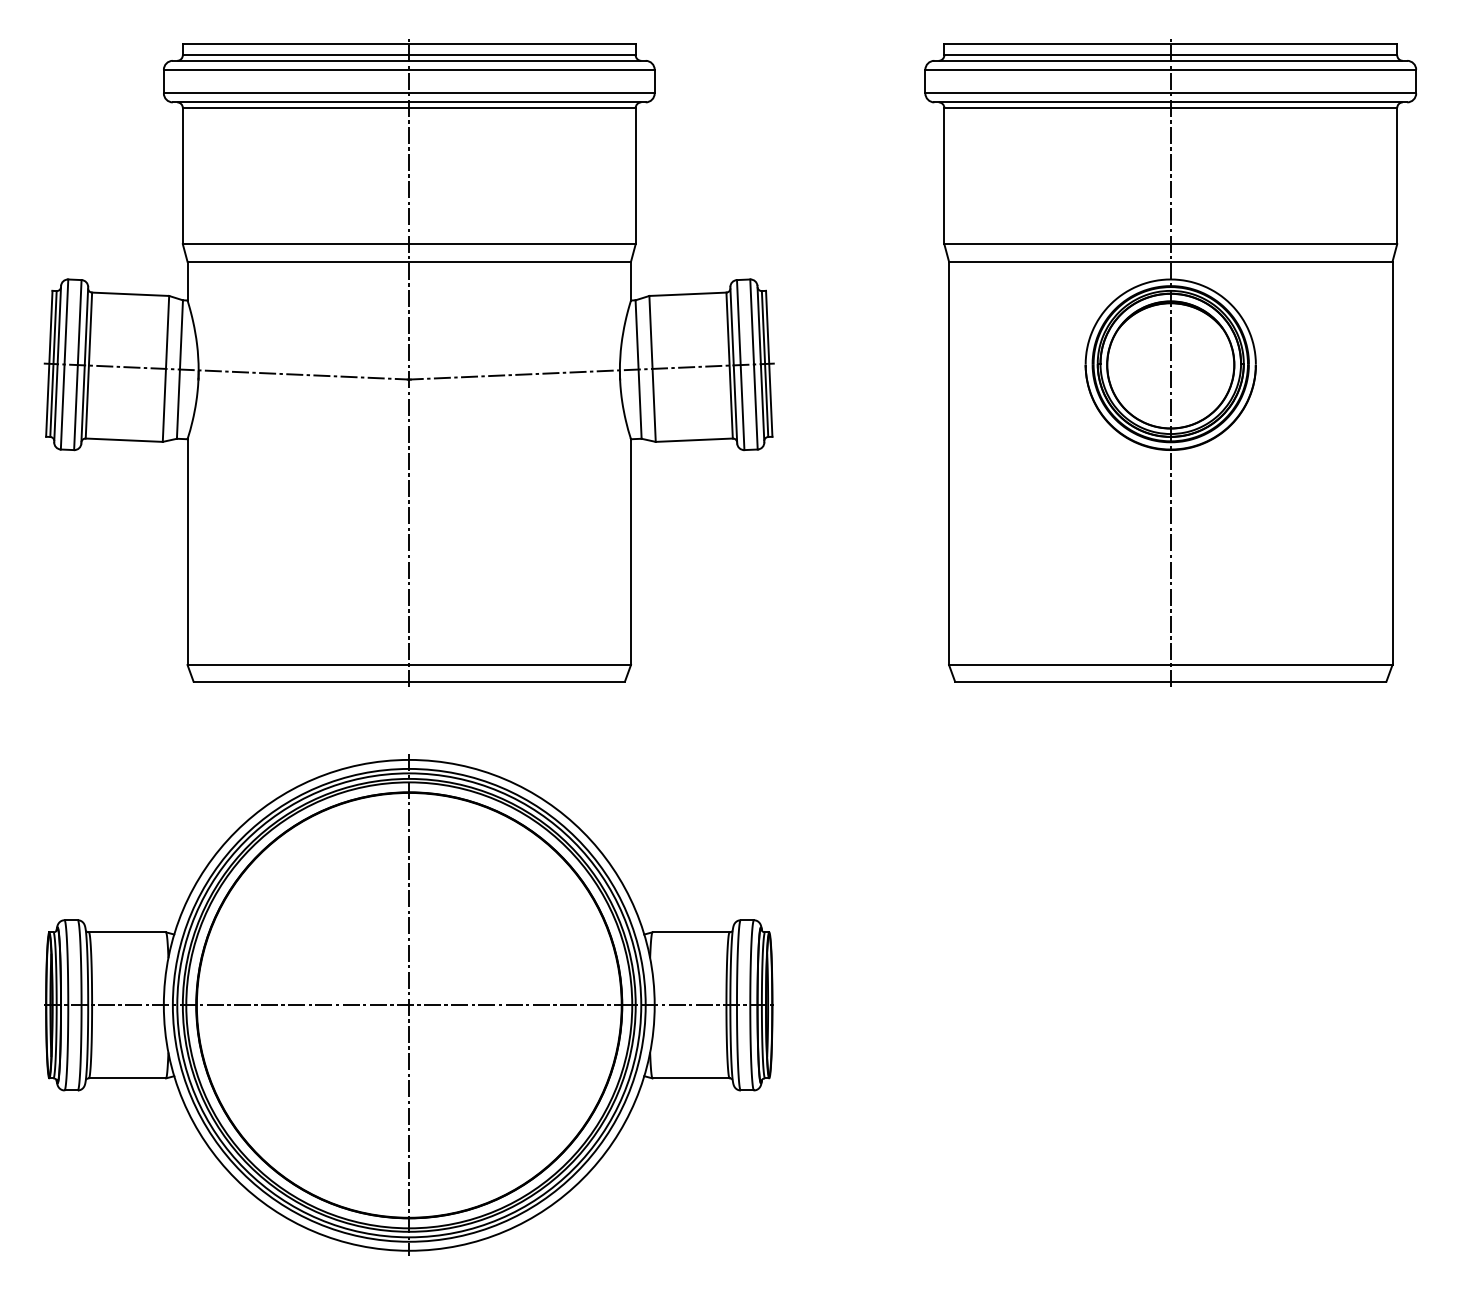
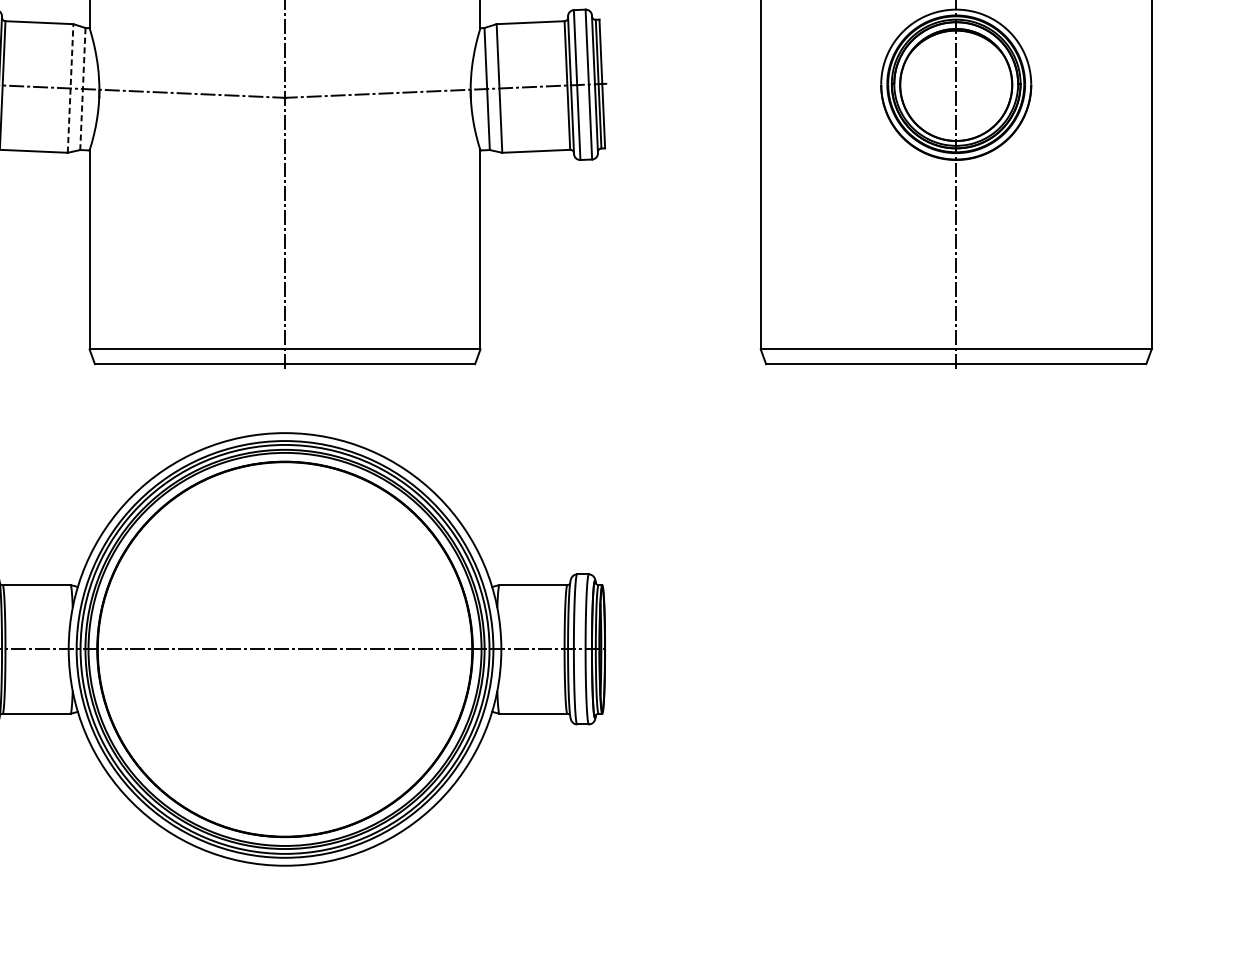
line: (166, 368) -> (71, 88), solid -> dashed
line: (179, 370) -> (82, 89), solid -> dashed
line: (409, 1005) -> (285, 649), removed

